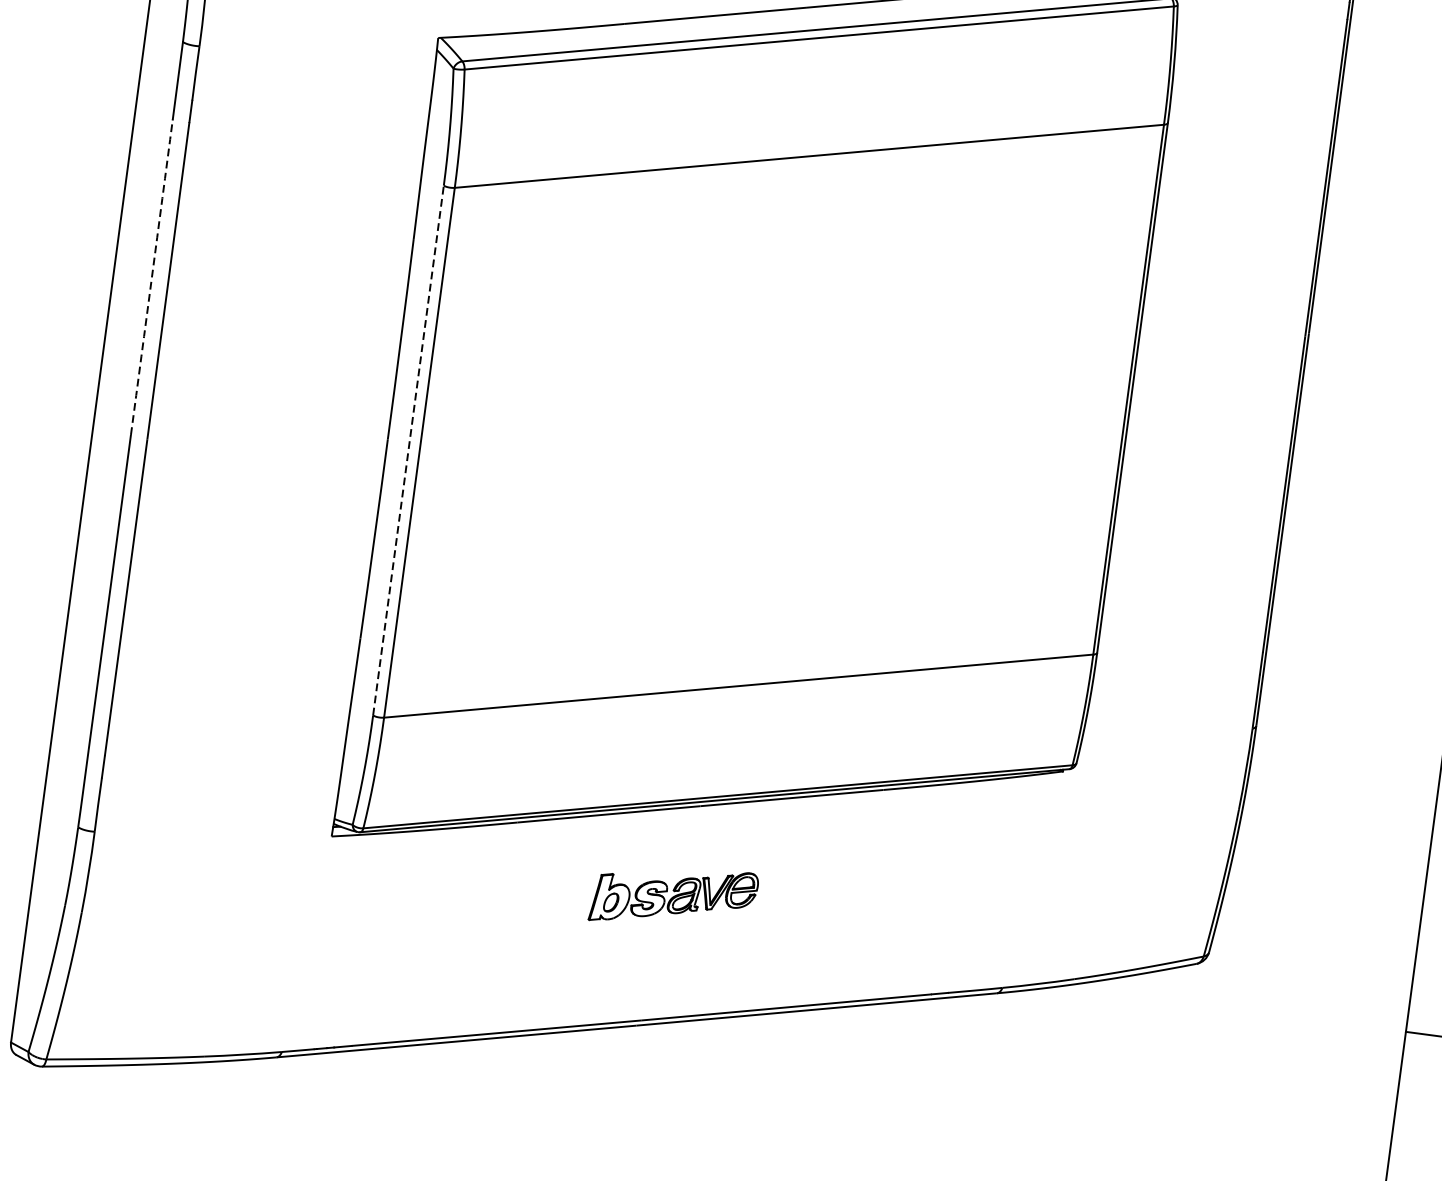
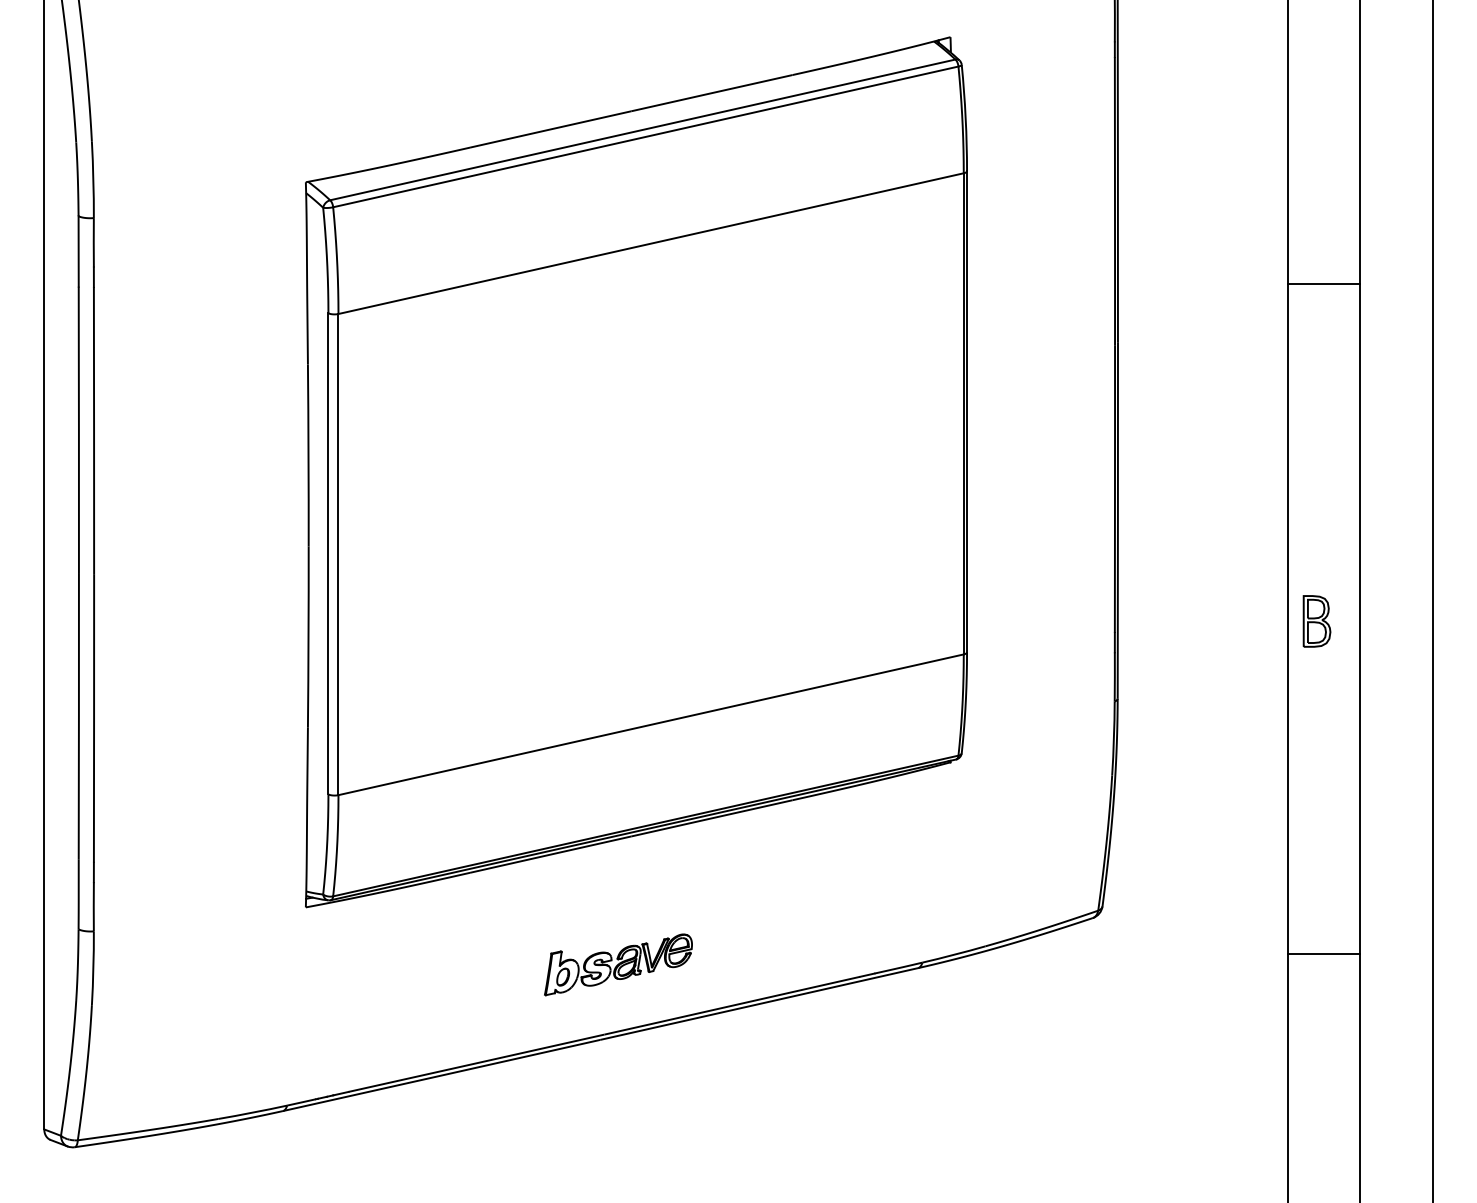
arc: (151, 276) -> (78, 429), dashed -> solid
line: (408, 450) -> (328, 553), dashed -> solid
part: (674, 896) -> (618, 964), moved

